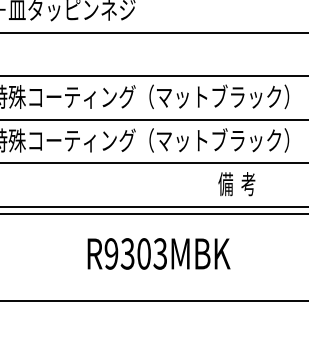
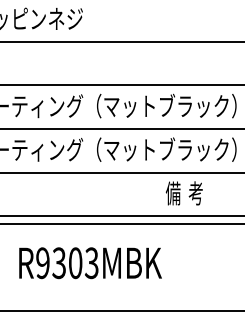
text: (158, 253) -> (89, 262), moved

